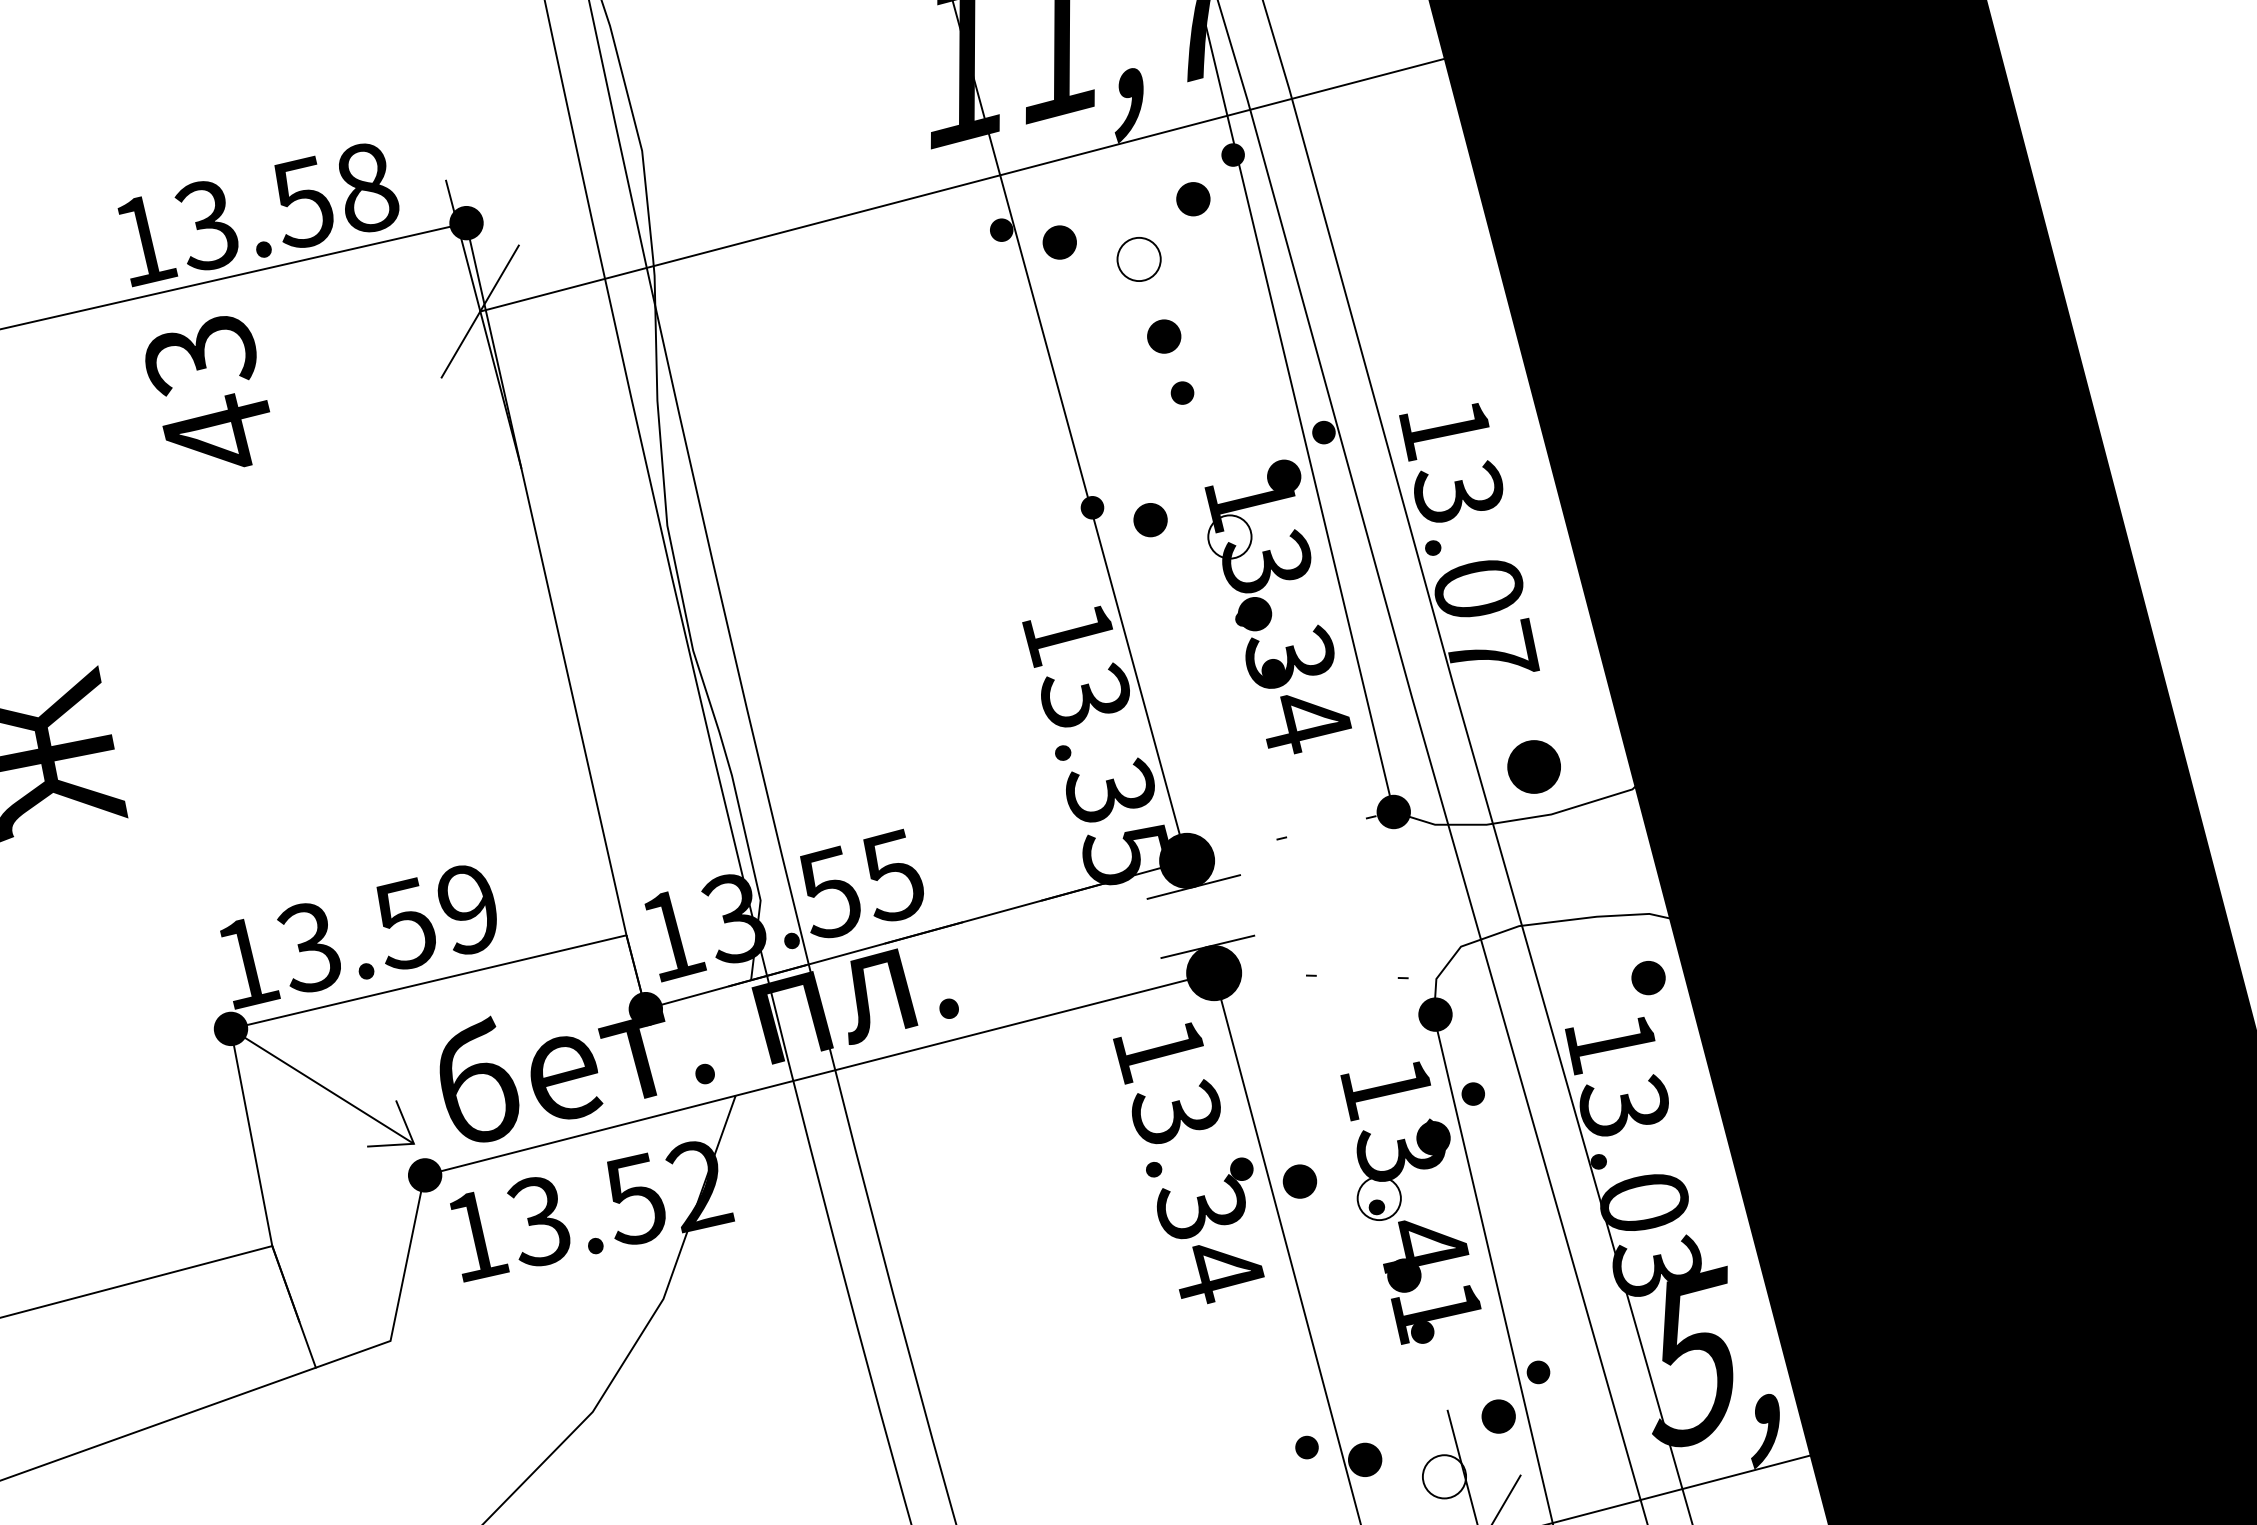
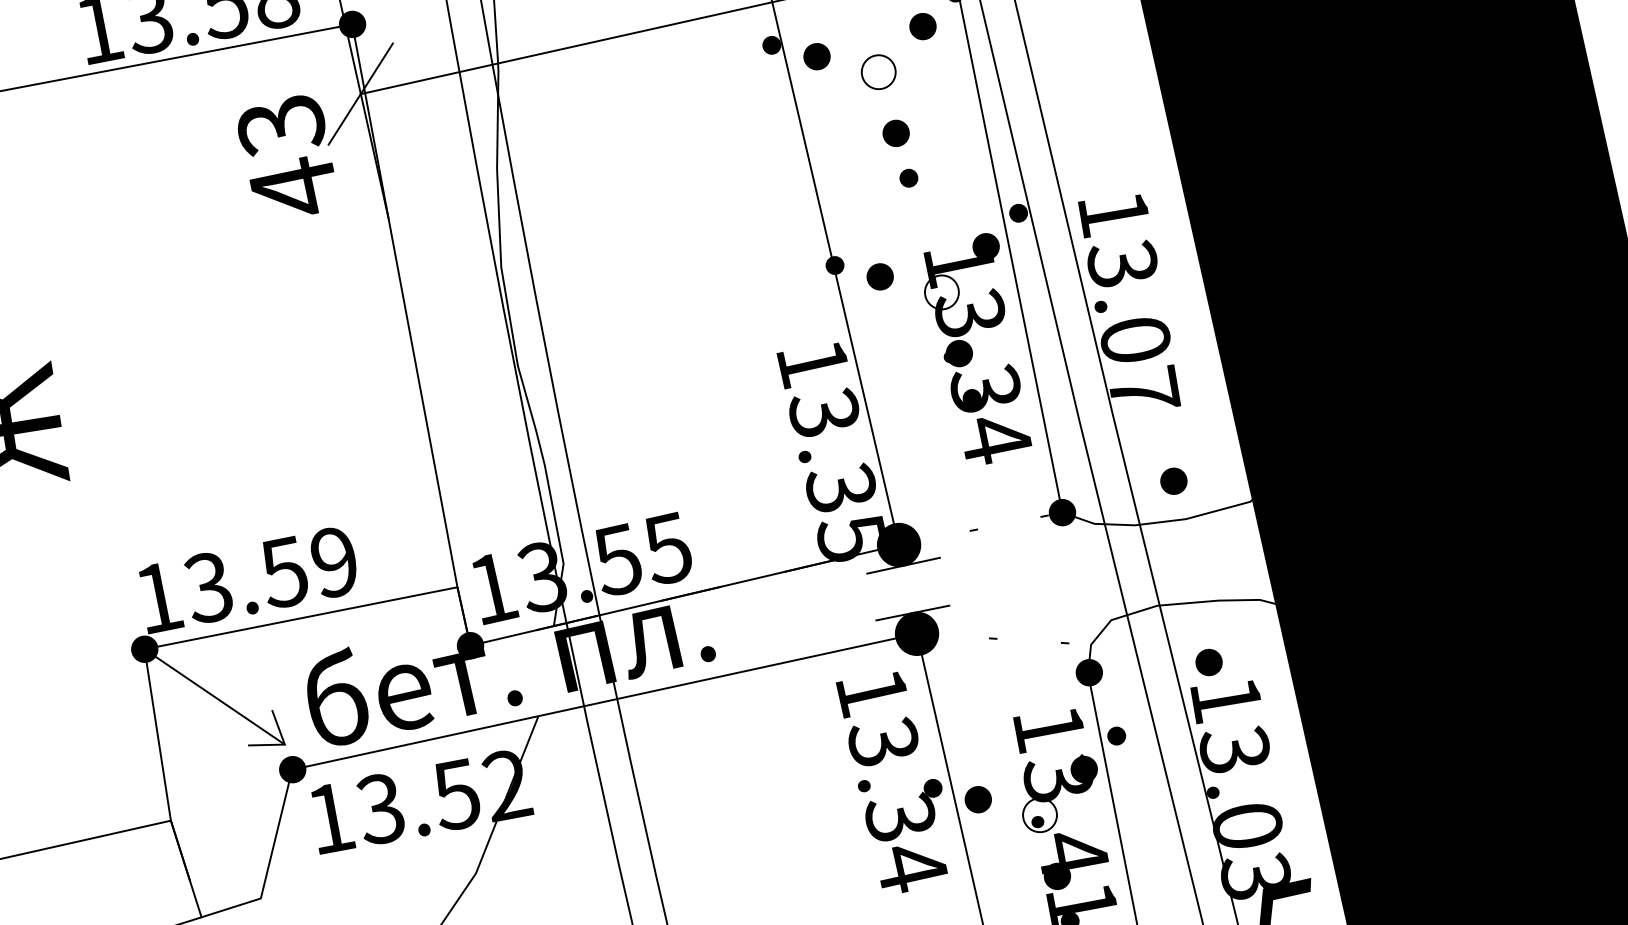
text: (207, 391) -> (285, 154), moved
part: (1534, 766) -> (1174, 481), size x0.62
part: (1648, 978) -> (1209, 662), moved

